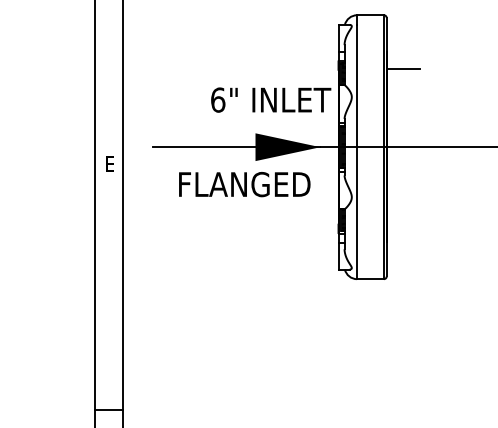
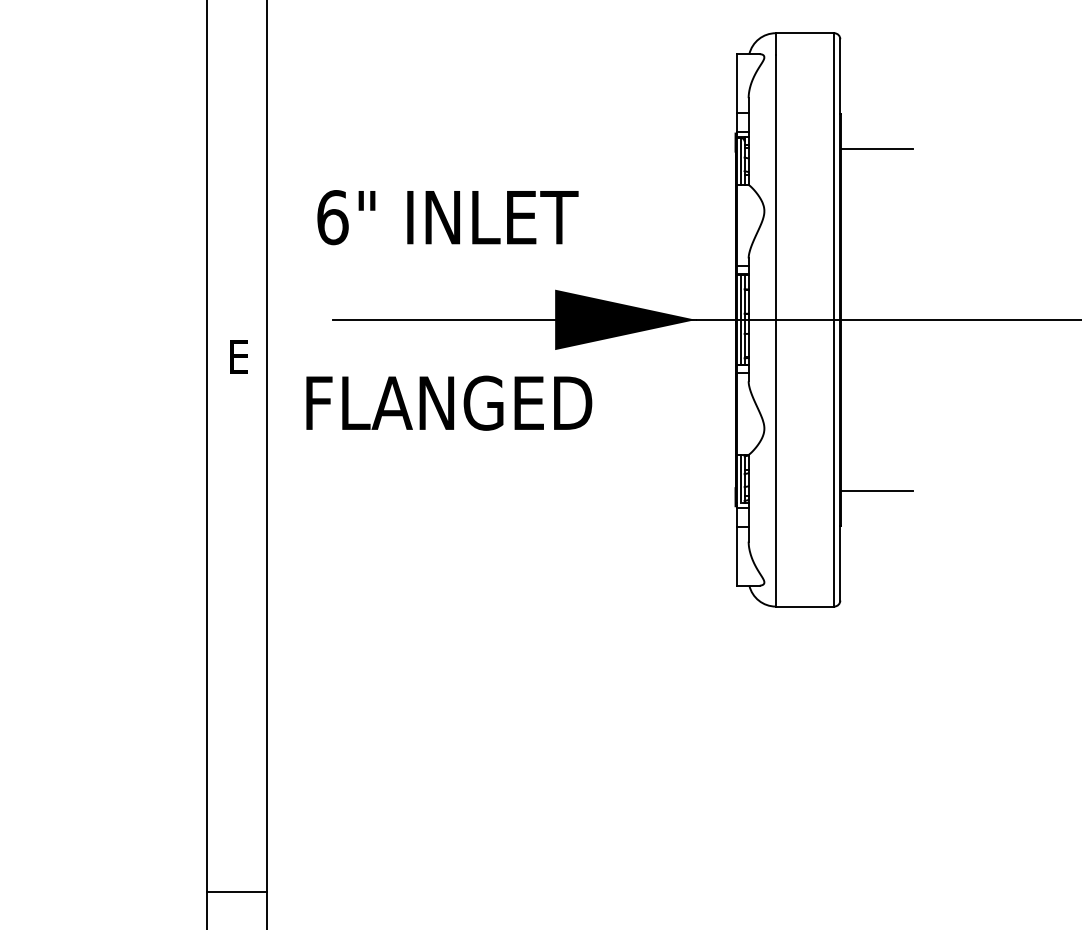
text: (271, 99) -> (448, 216), moved
text: (244, 184) -> (448, 403), moved
line: (403, 225) -> (876, 489), added

